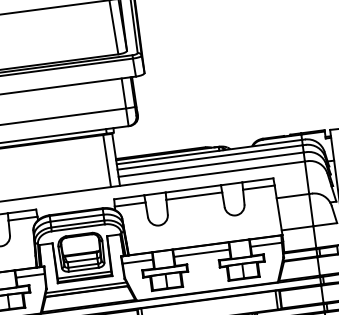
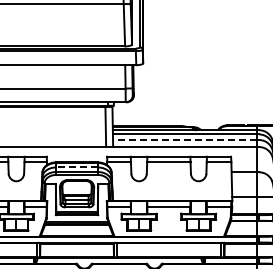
line: (210, 165) -> (184, 140), solid -> dashed
line: (77, 218) -> (77, 167), solid -> dashed

